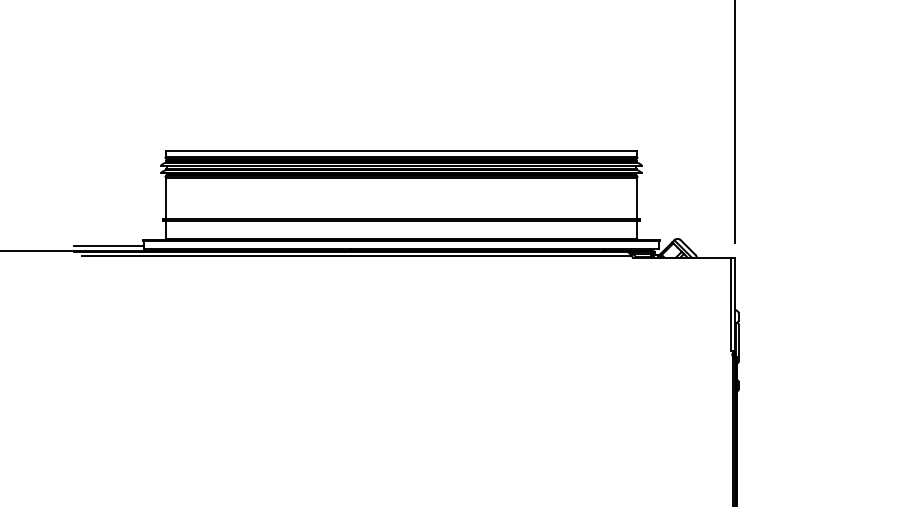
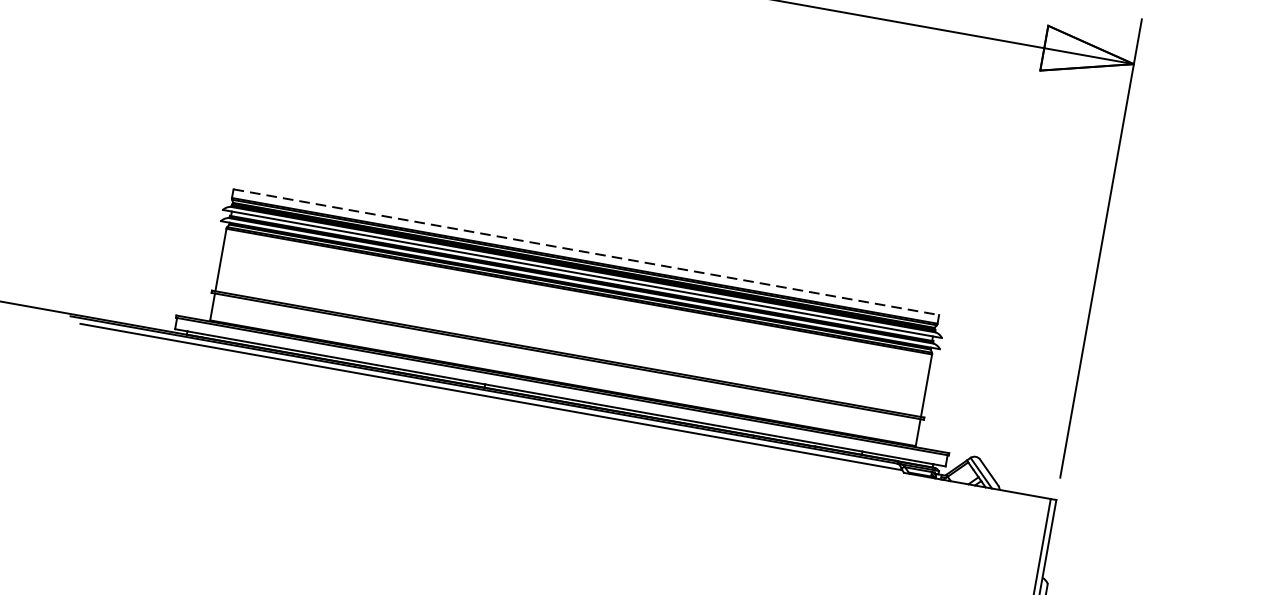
line: (401, 151) -> (586, 252), solid -> dashed
line: (108, 245) -> (123, 315), removed

